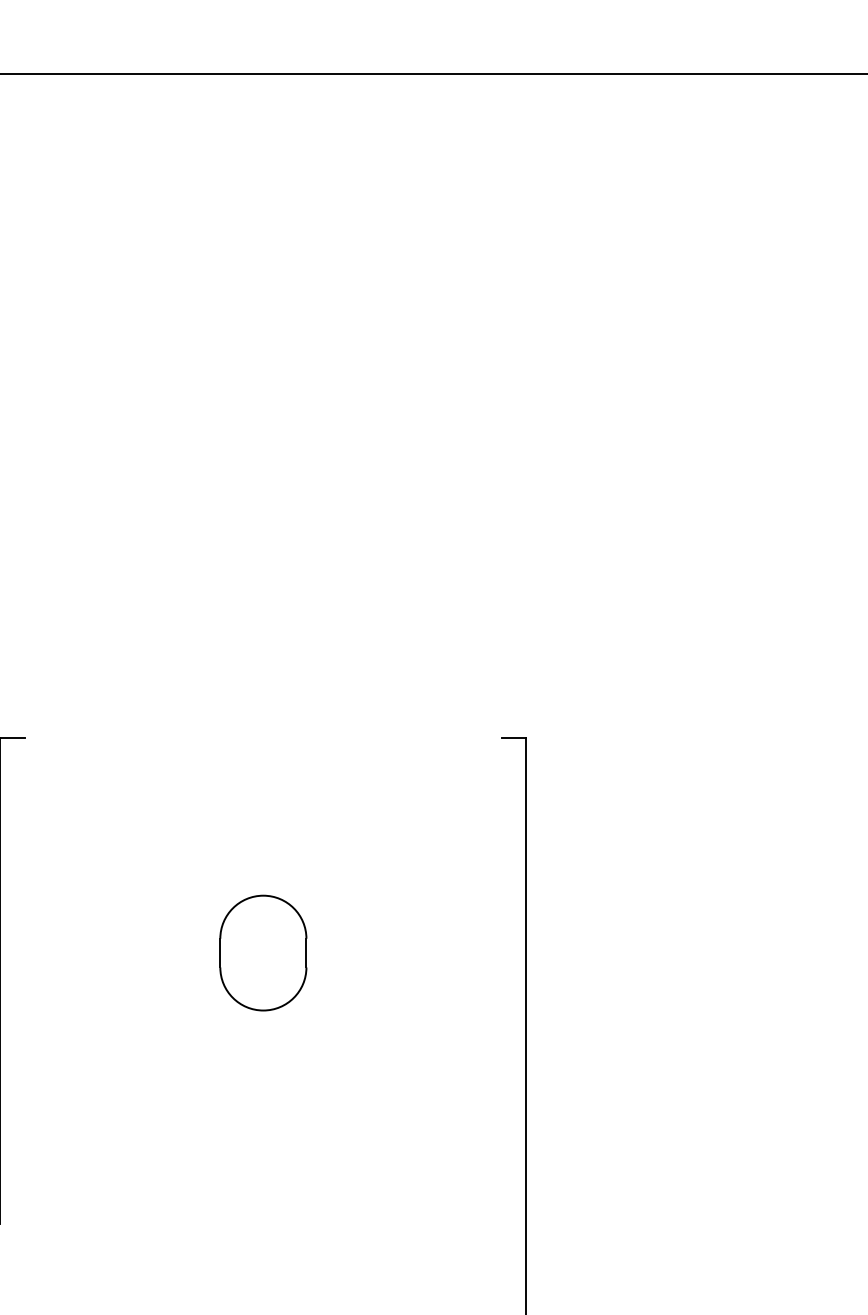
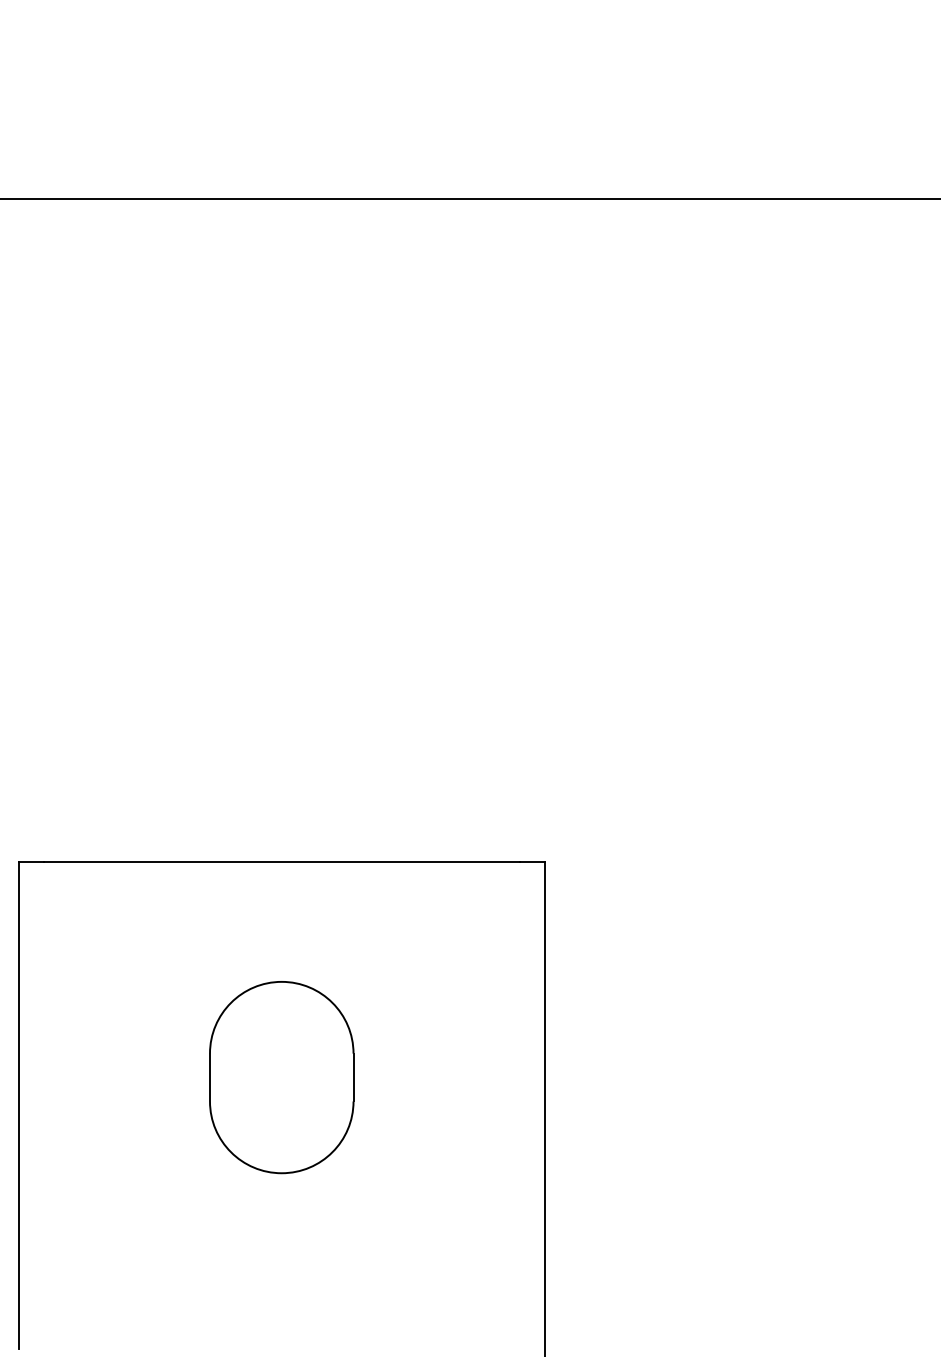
line: (263, 737) -> (281, 862), added
part: (263, 952) -> (281, 1077), size x1.67

